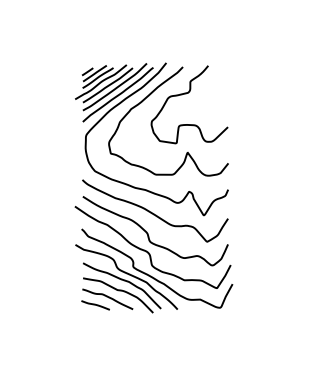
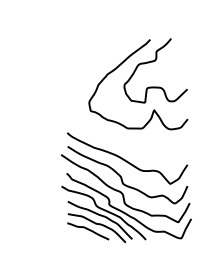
part: (121, 103) -> (99, 69), removed
line: (95, 305) -> (78, 236), removed

